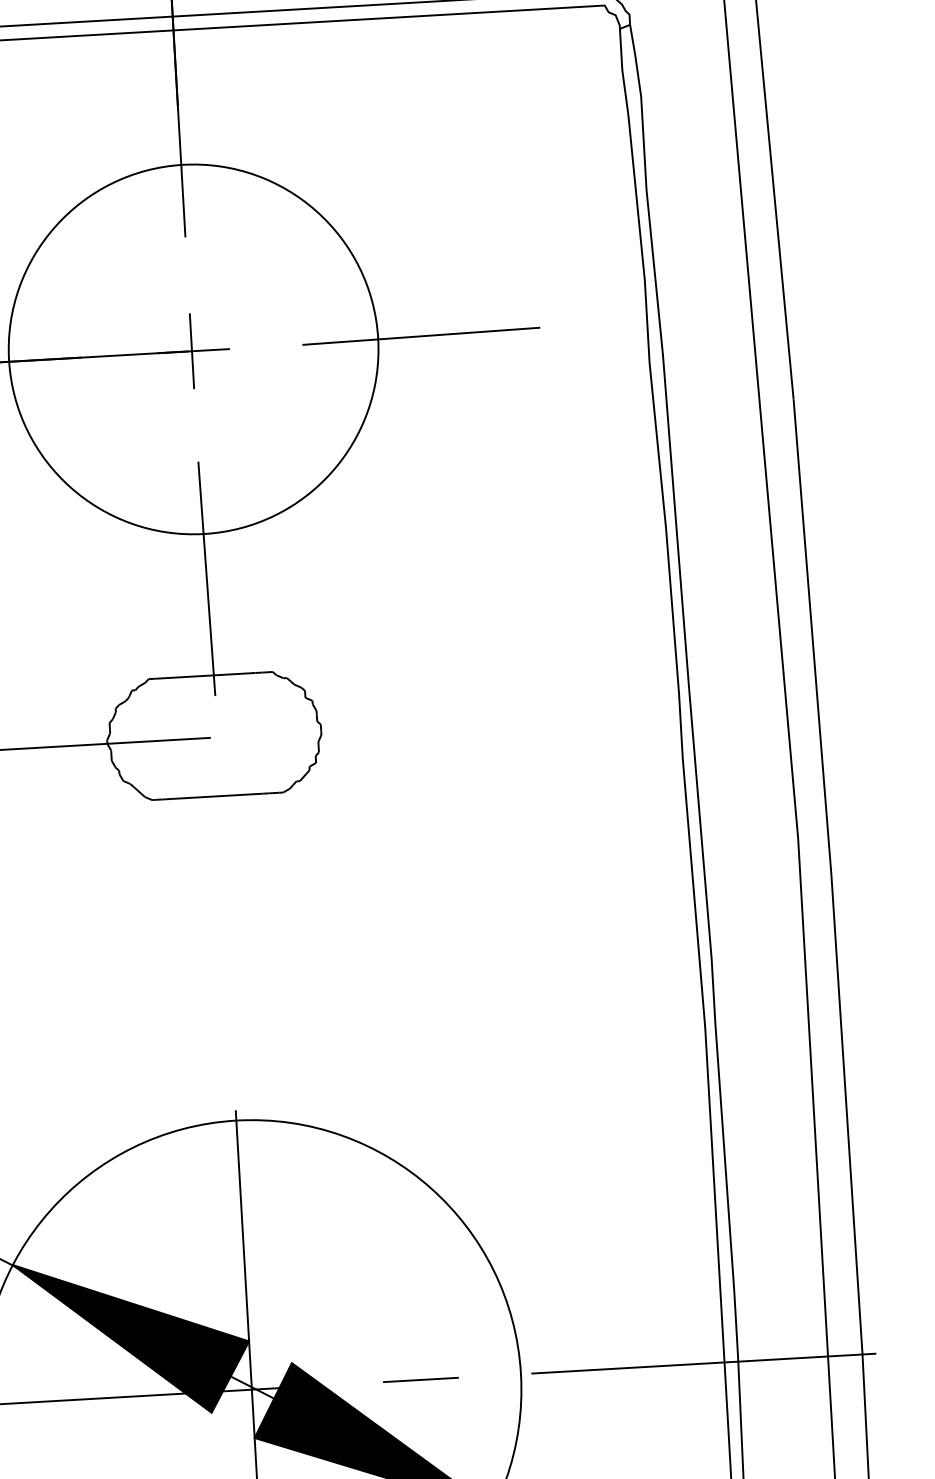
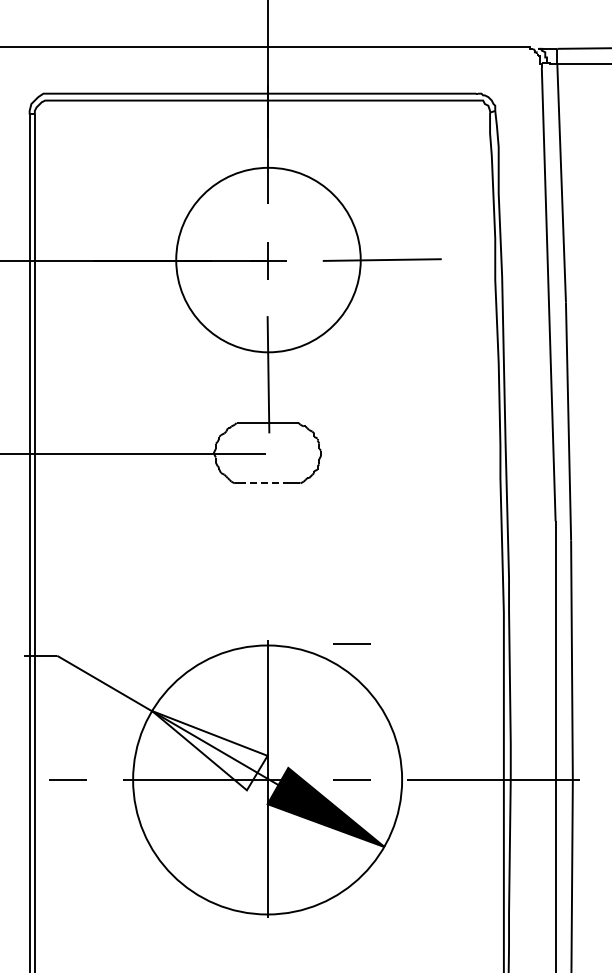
line: (217, 796) -> (267, 483), solid -> dashed
line: (403, 1106) -> (351, 643), added
fill: (132, 1337) -> (209, 750), removed

